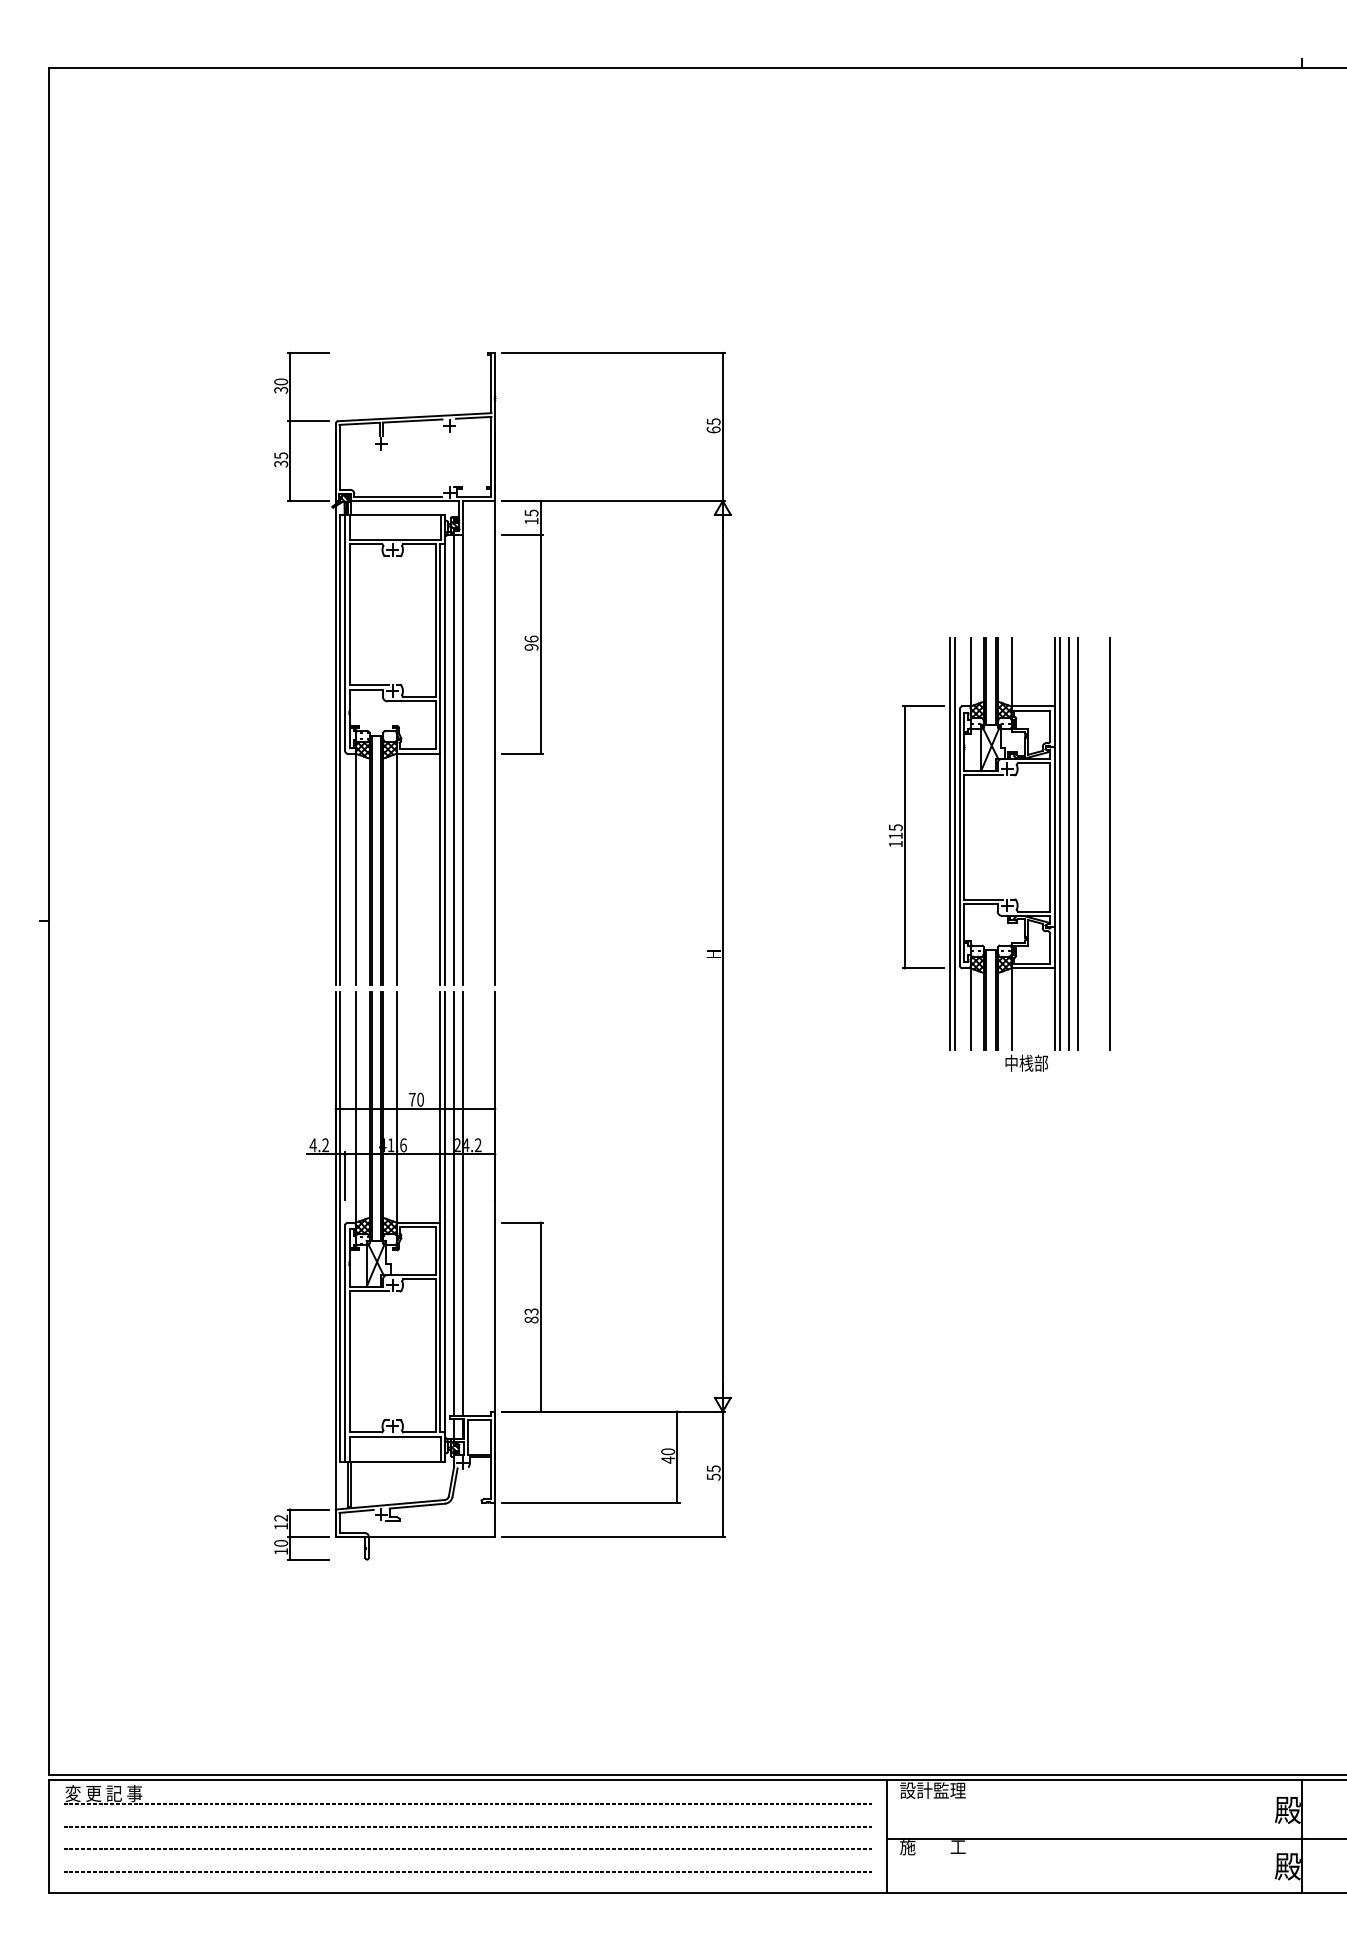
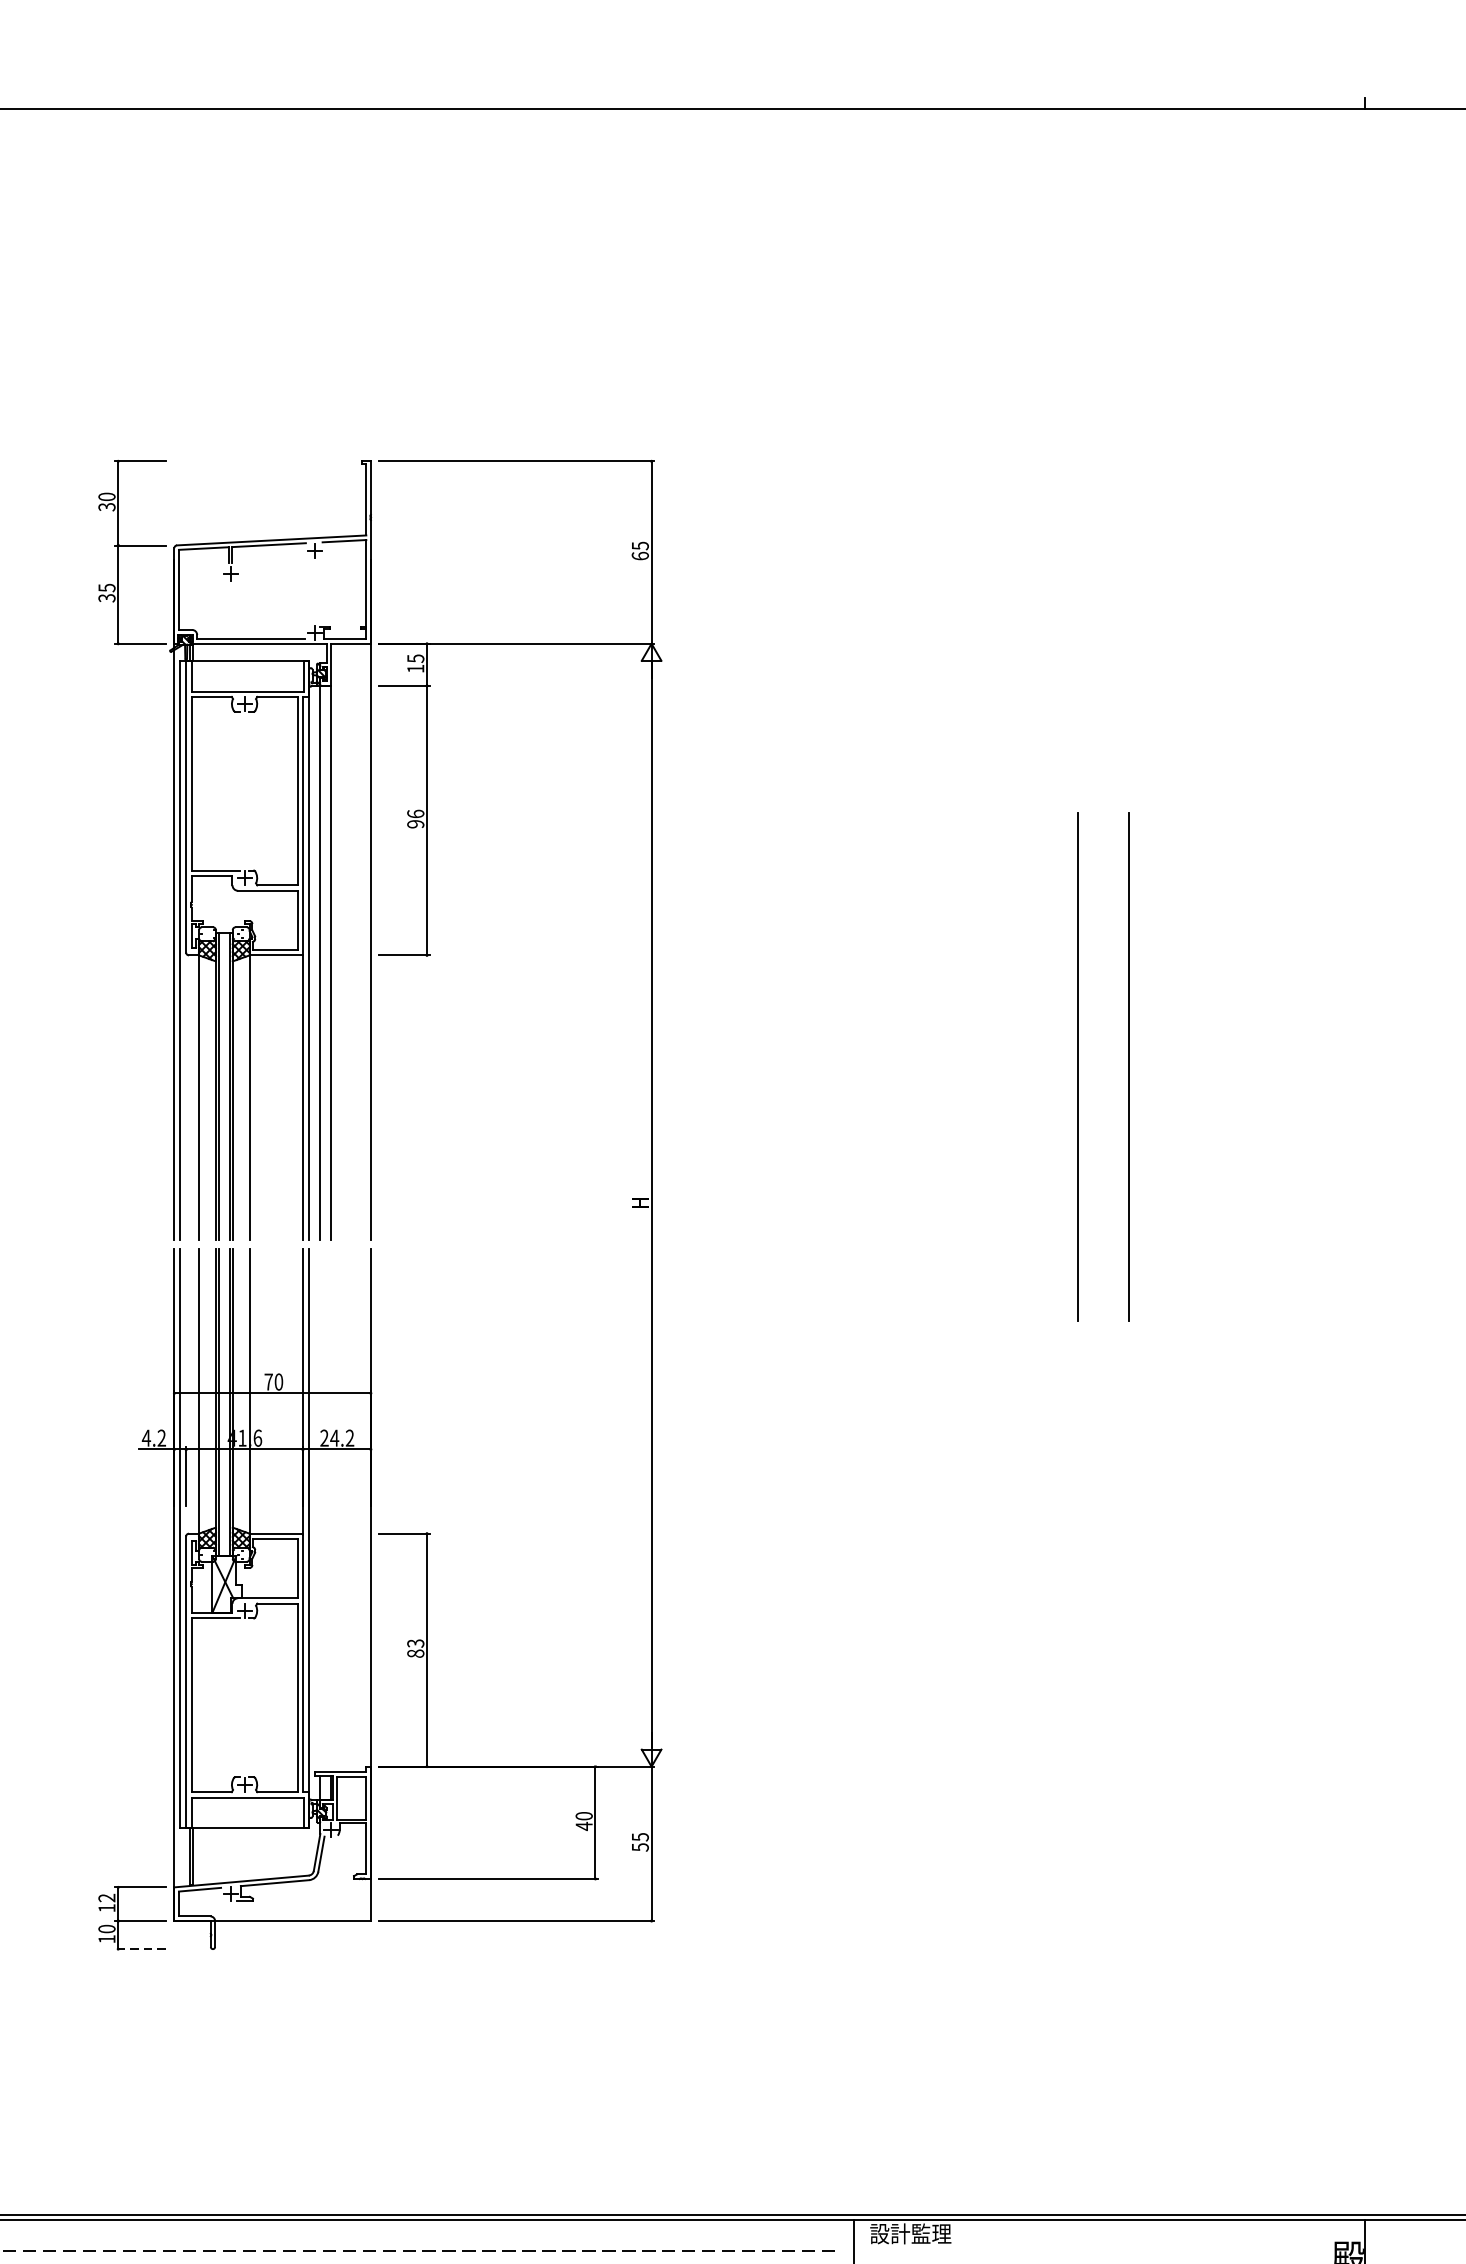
line: (1077, 843) -> (1088, 1066), removed
part: (974, 854) -> (961, 1079), removed
line: (454, 1203) -> (320, 1509), removed
line: (463, 1203) -> (331, 1509), removed
line: (308, 1559) -> (140, 1948), solid -> dashed

